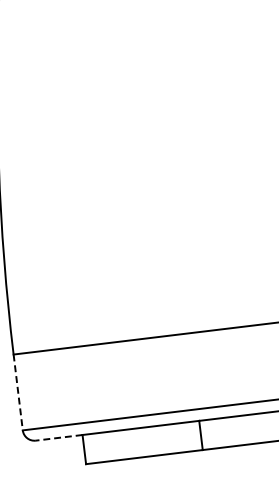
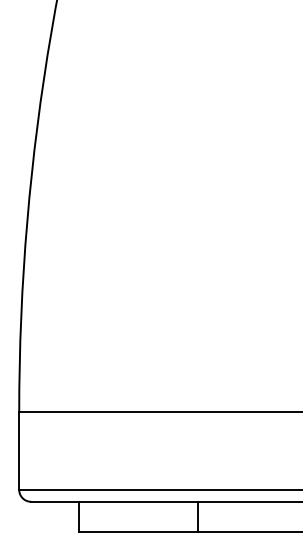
line: (18, 392) -> (19, 451), dashed -> solid
line: (58, 437) -> (54, 501), dashed -> solid

